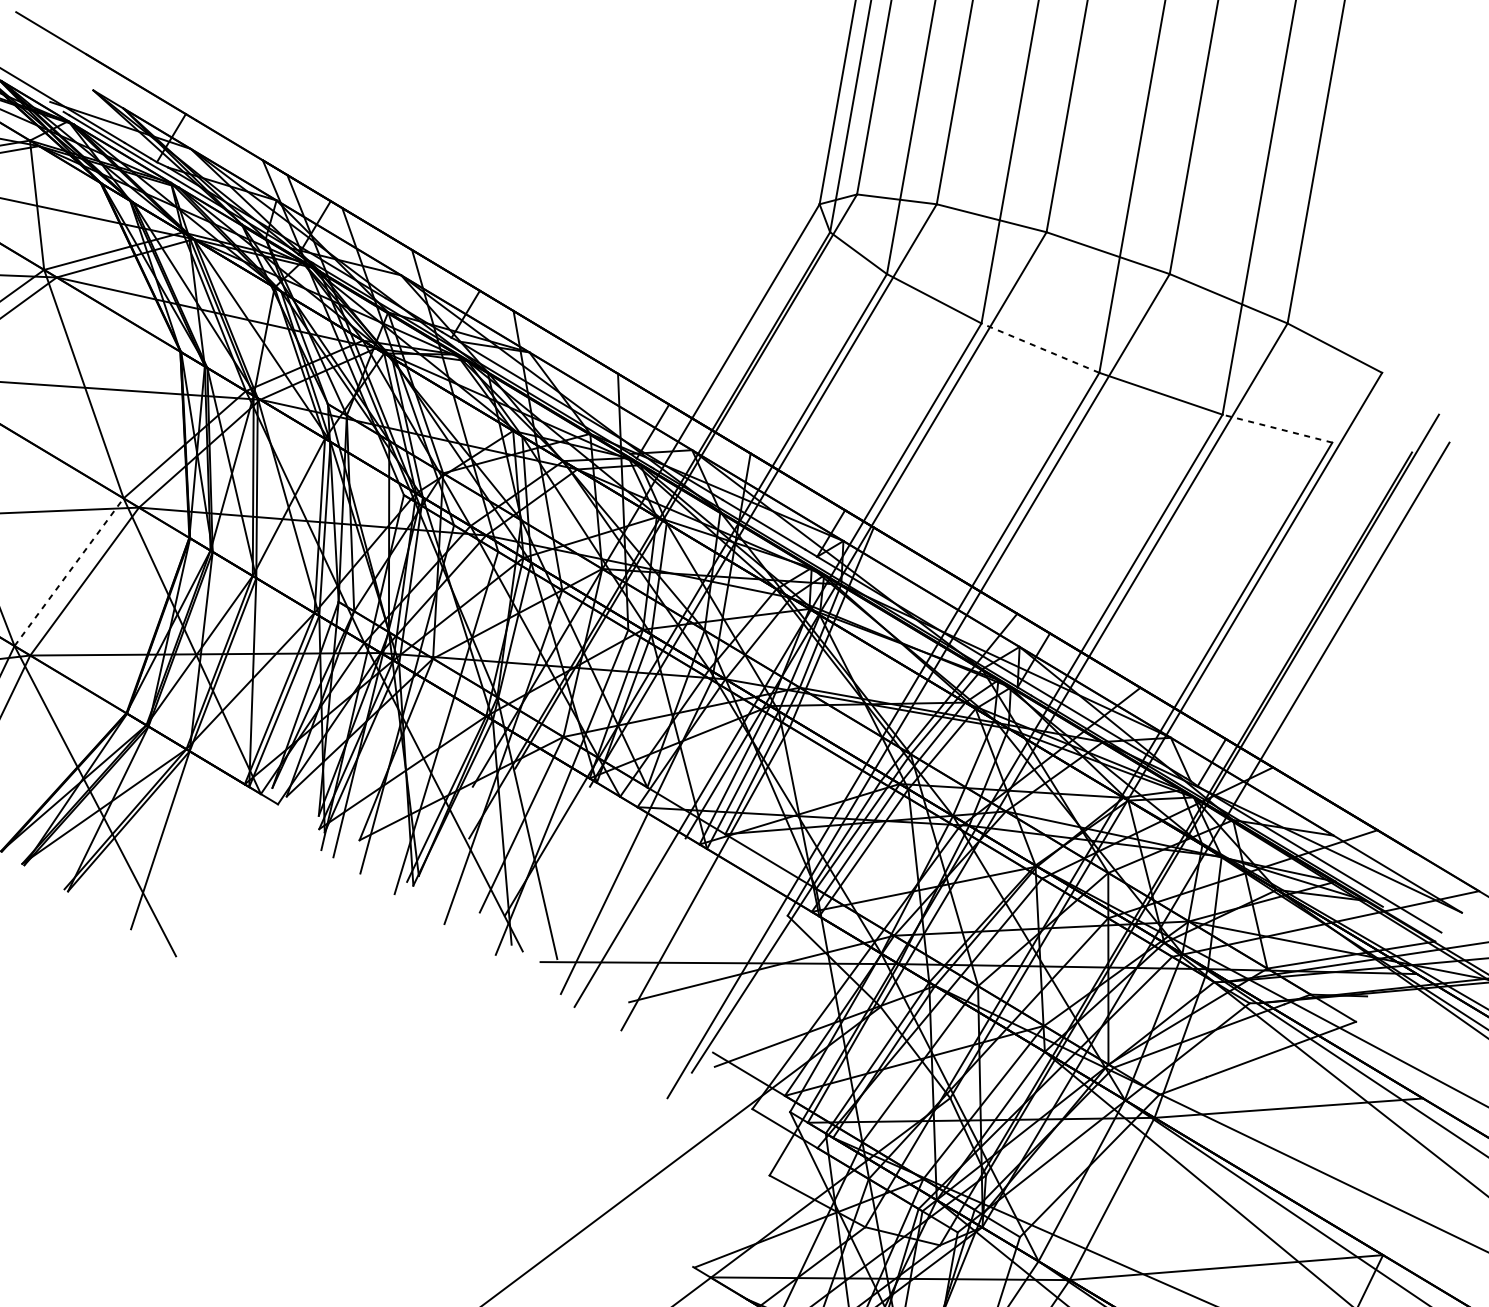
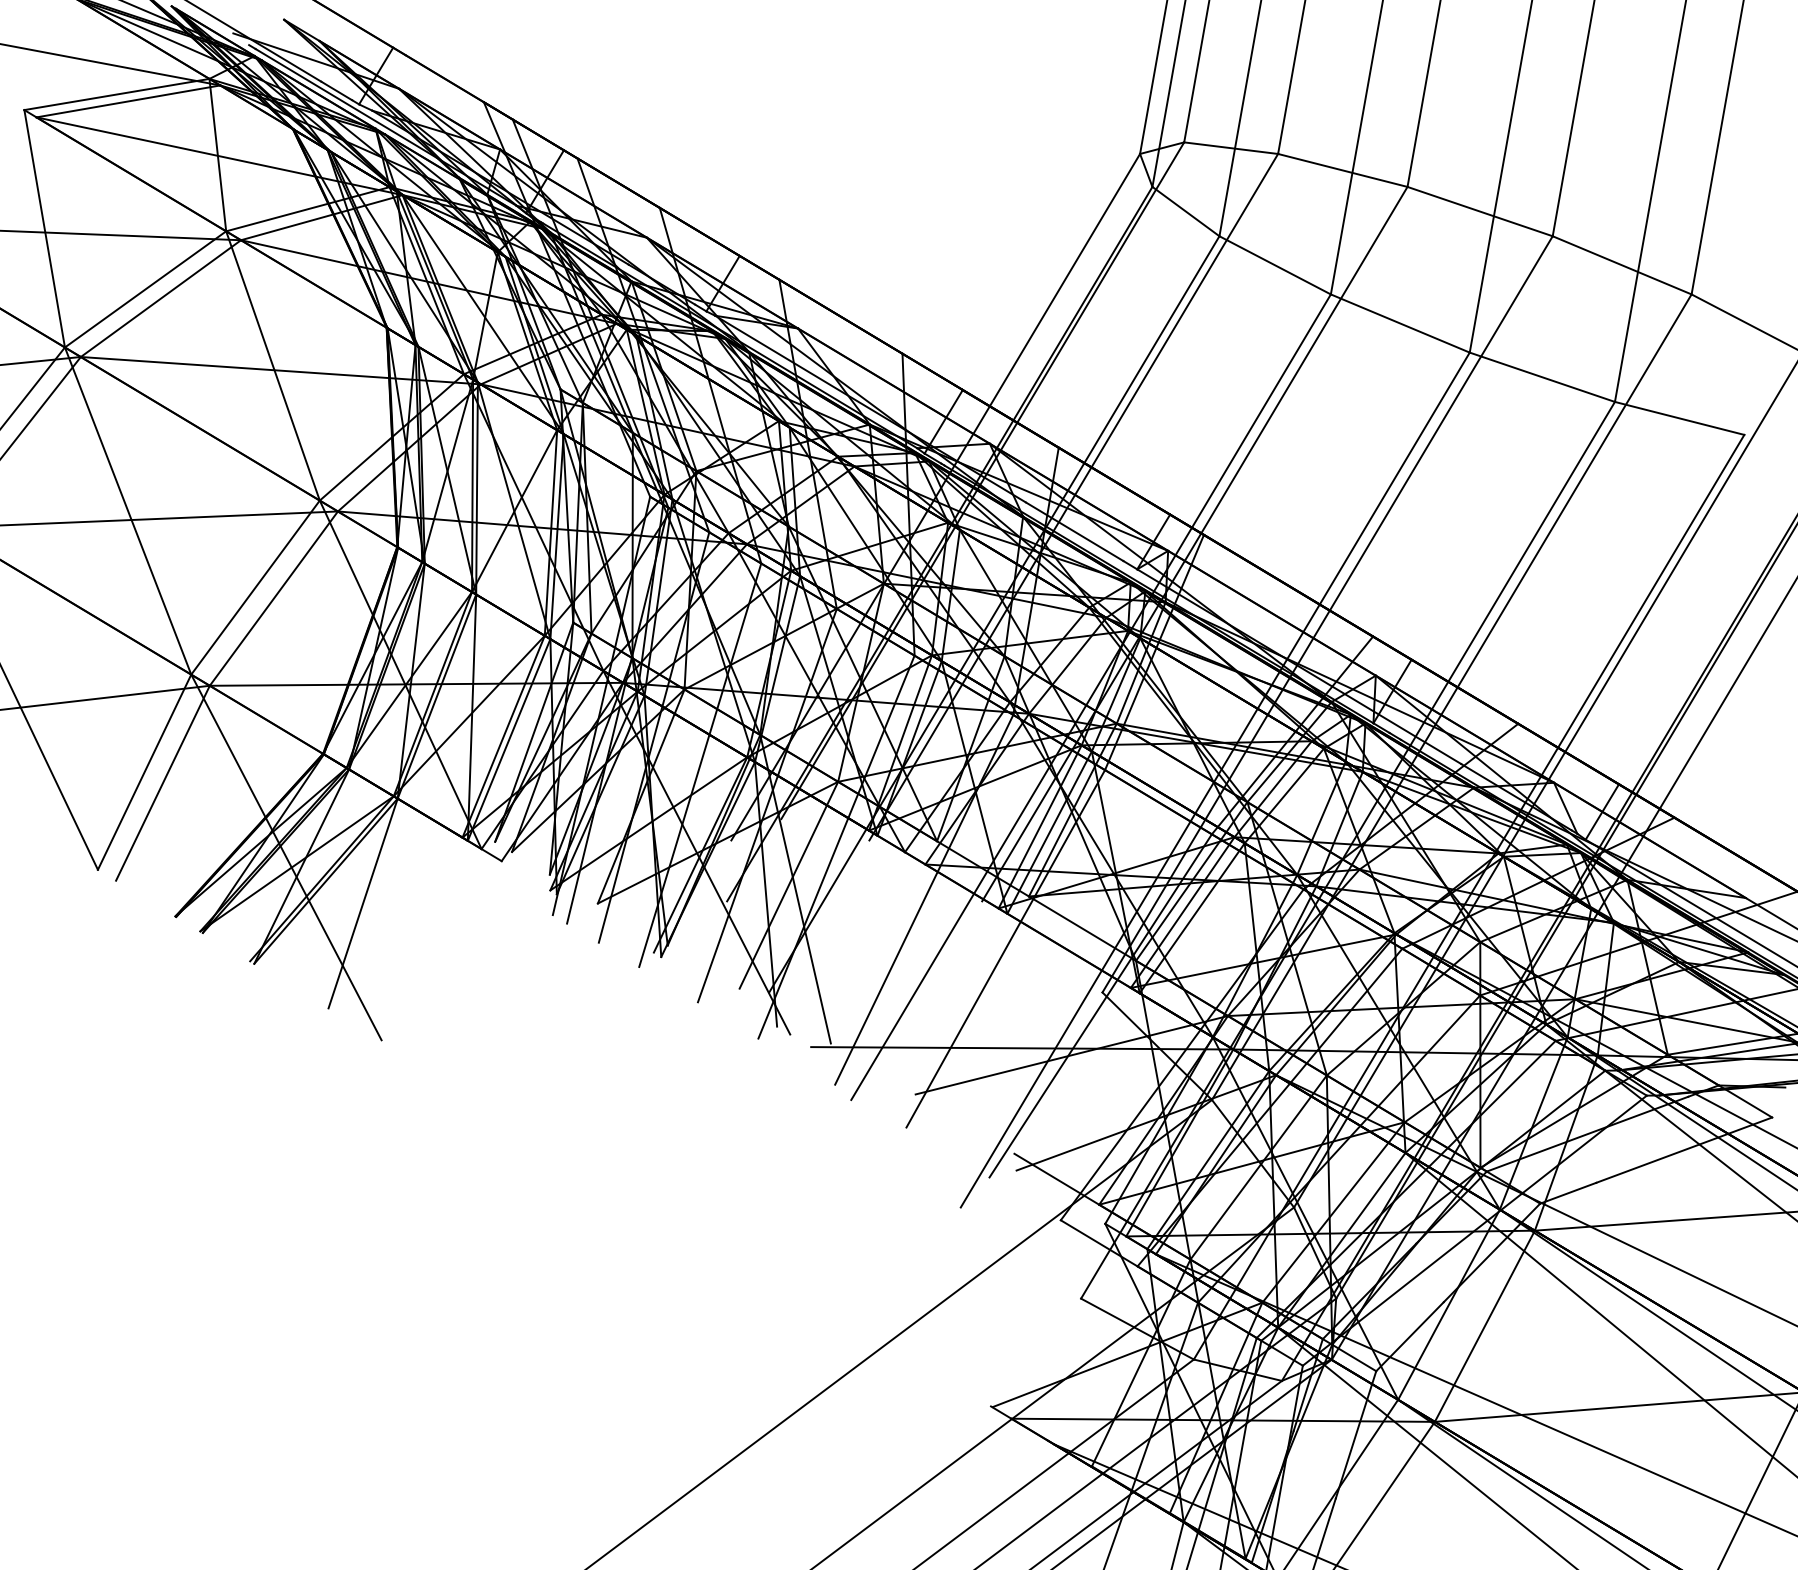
line: (1039, 348) -> (1399, 323), dashed -> solid
line: (1277, 428) -> (1679, 418), dashed -> solid
line: (69, 572) -> (255, 587), dashed -> solid

